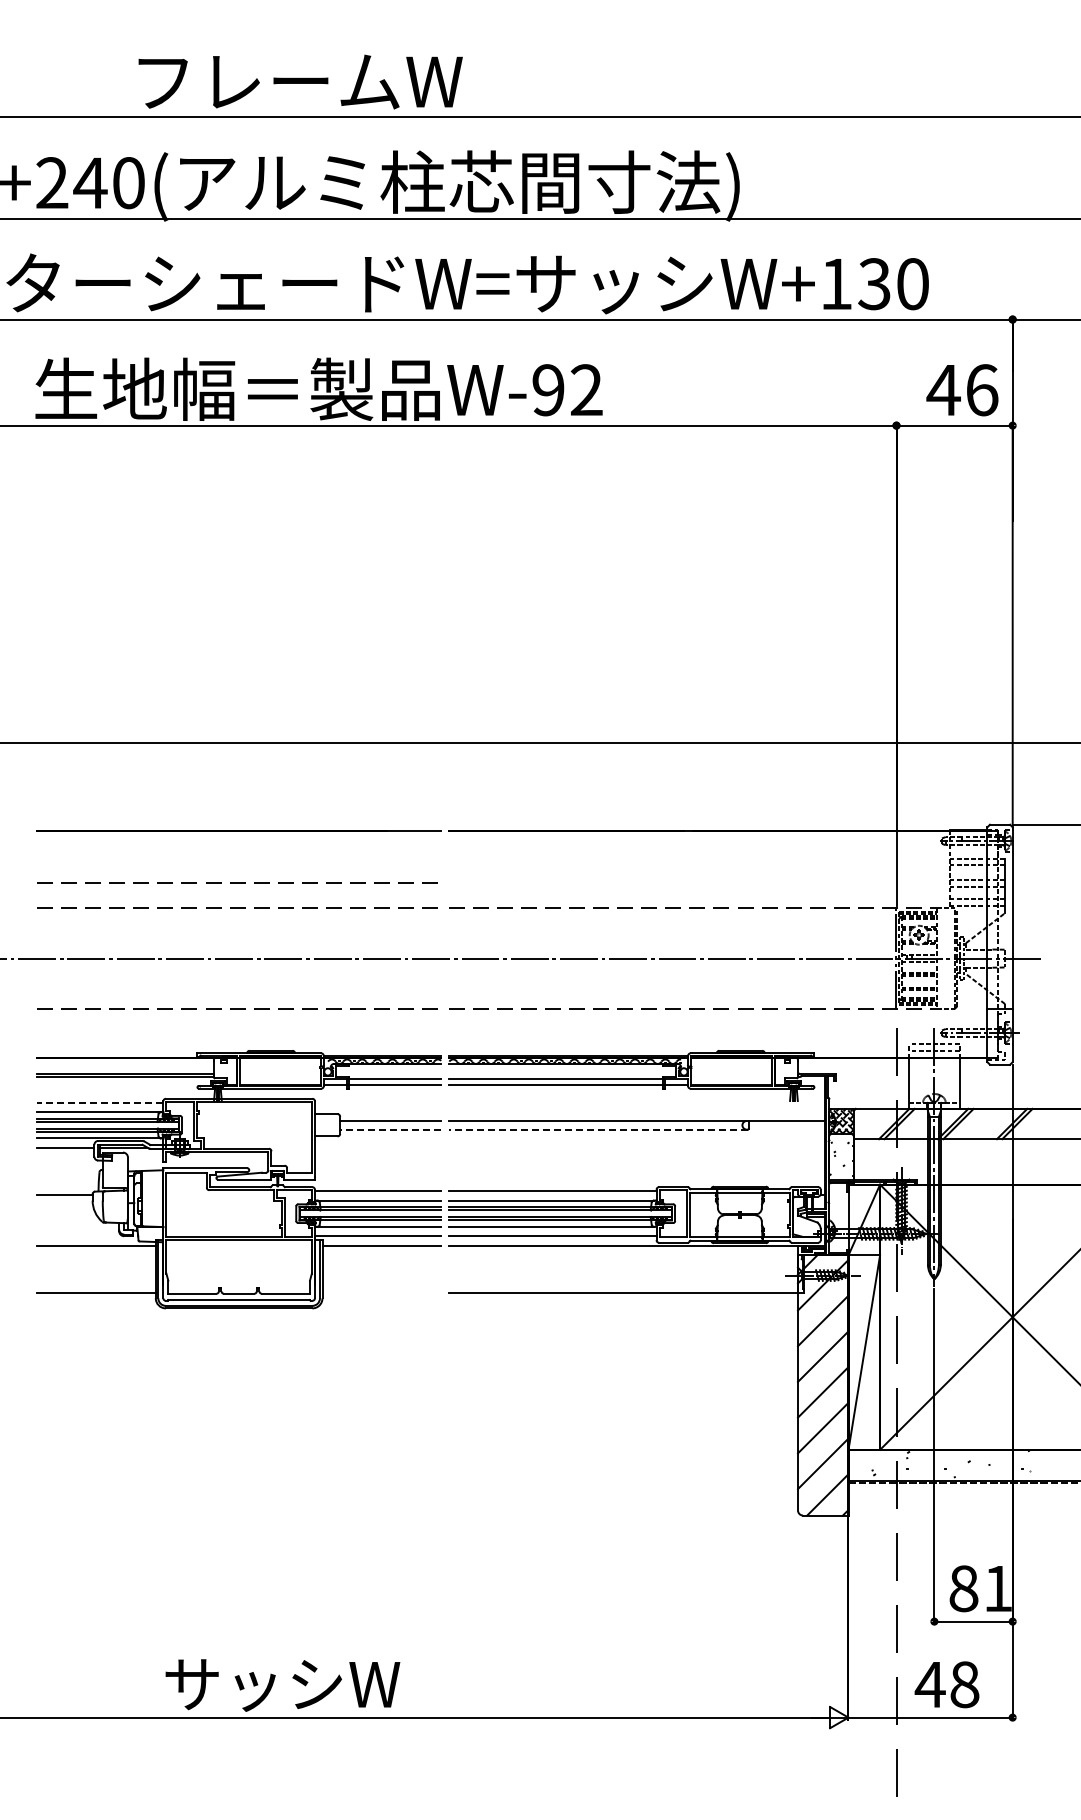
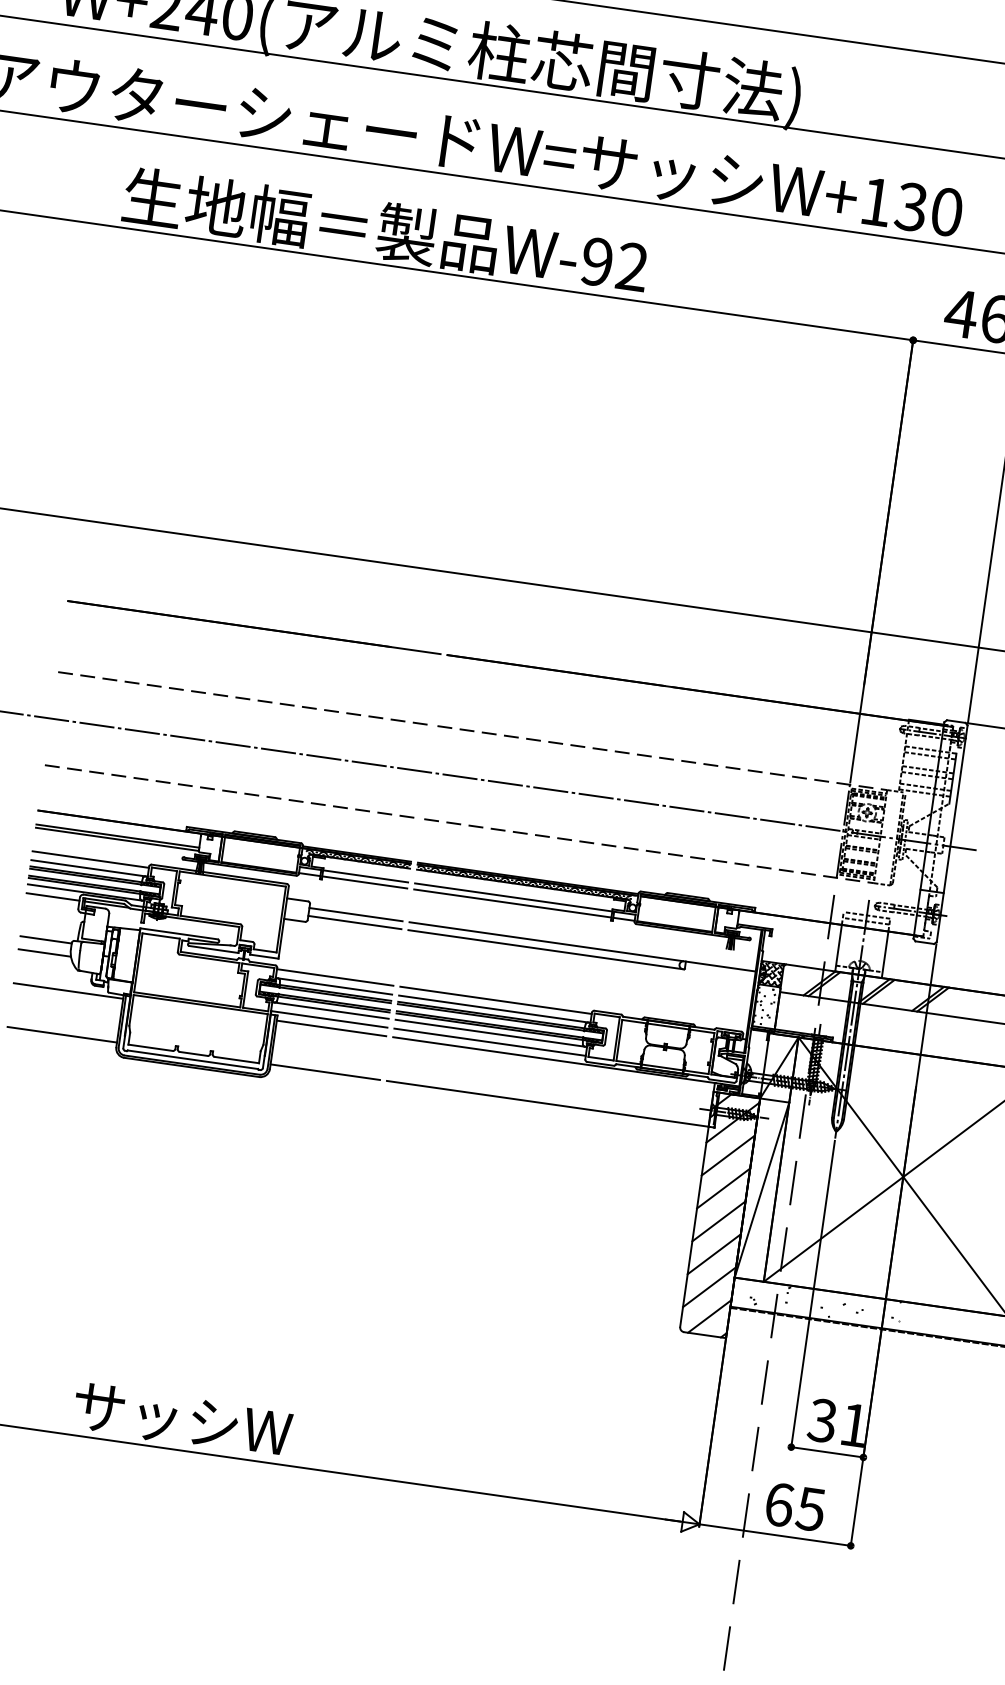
line: (237, 882) -> (246, 674), removed
line: (99, 1102) -> (90, 859), dashed -> solid
line: (390, 1129) -> (354, 922), dashed -> solid
line: (597, 1129) -> (545, 949), dashed -> solid
line: (65, 1208) -> (44, 952), added
line: (381, 1293) -> (324, 1072), added
text: (963, 1588) -> (822, 1420), 81 -> 31
text: (946, 1684) -> (794, 1506), 48 -> 65

